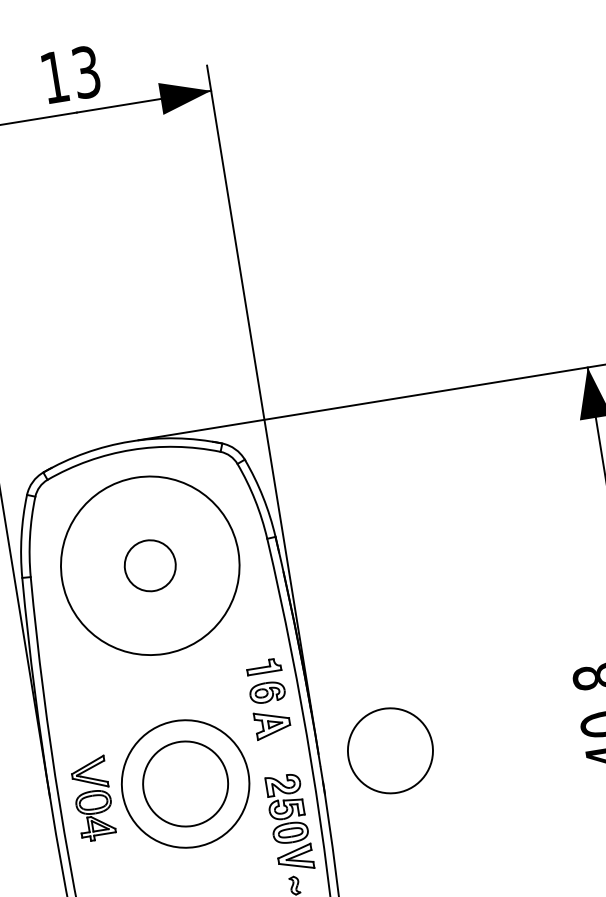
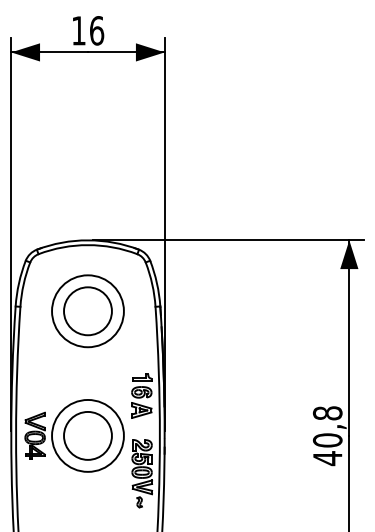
text: (87, 71) -> (97, 30), 13 -> 16
circle: (149, 566) -> (87, 311), size x0.71
circle: (149, 566) -> (87, 311), size x1.67
circle: (389, 750) -> (204, 435), removed

